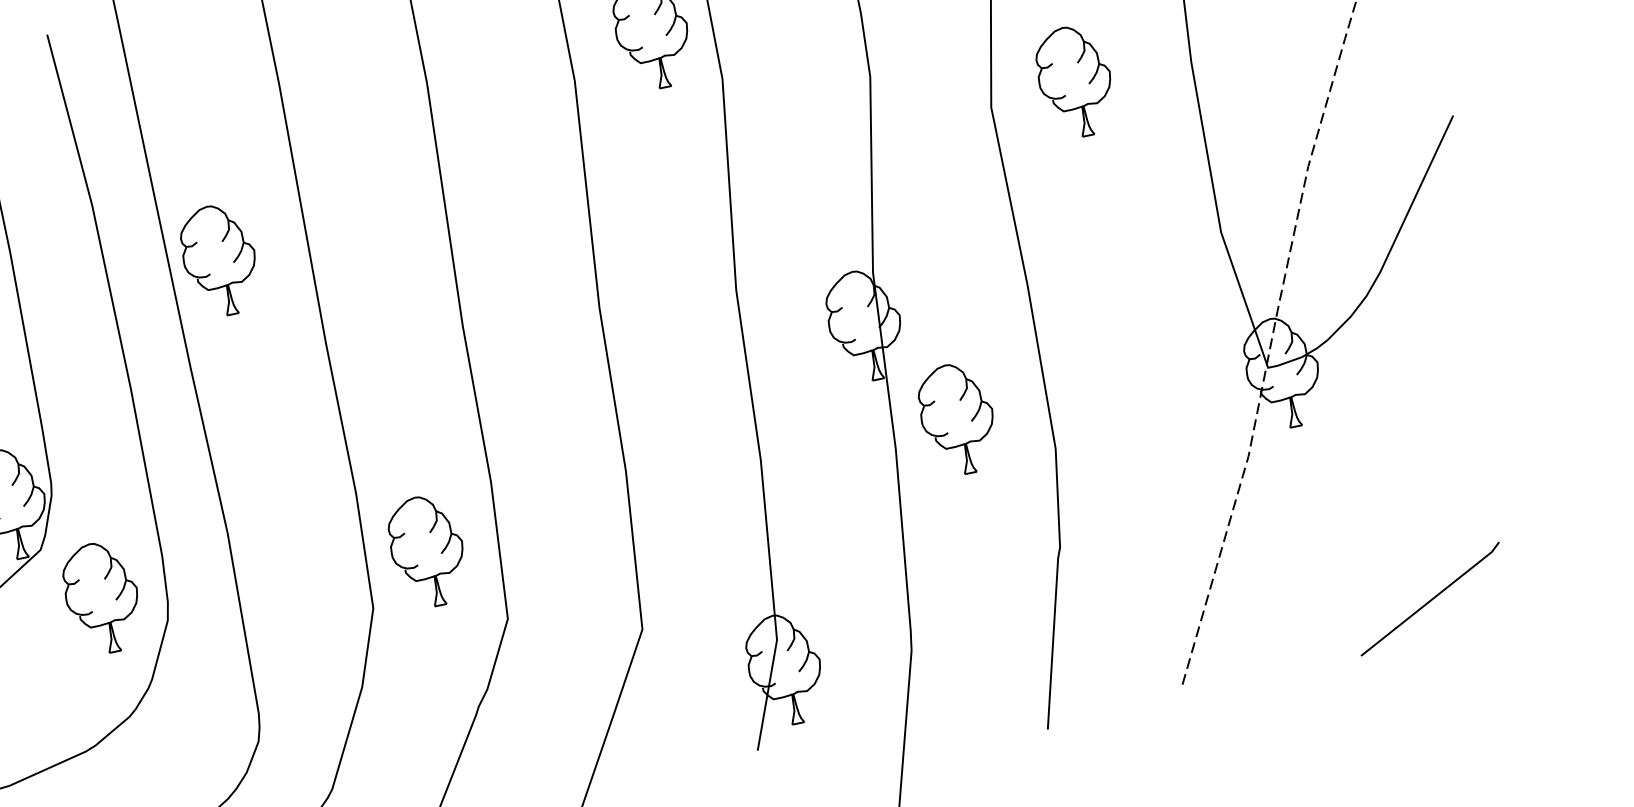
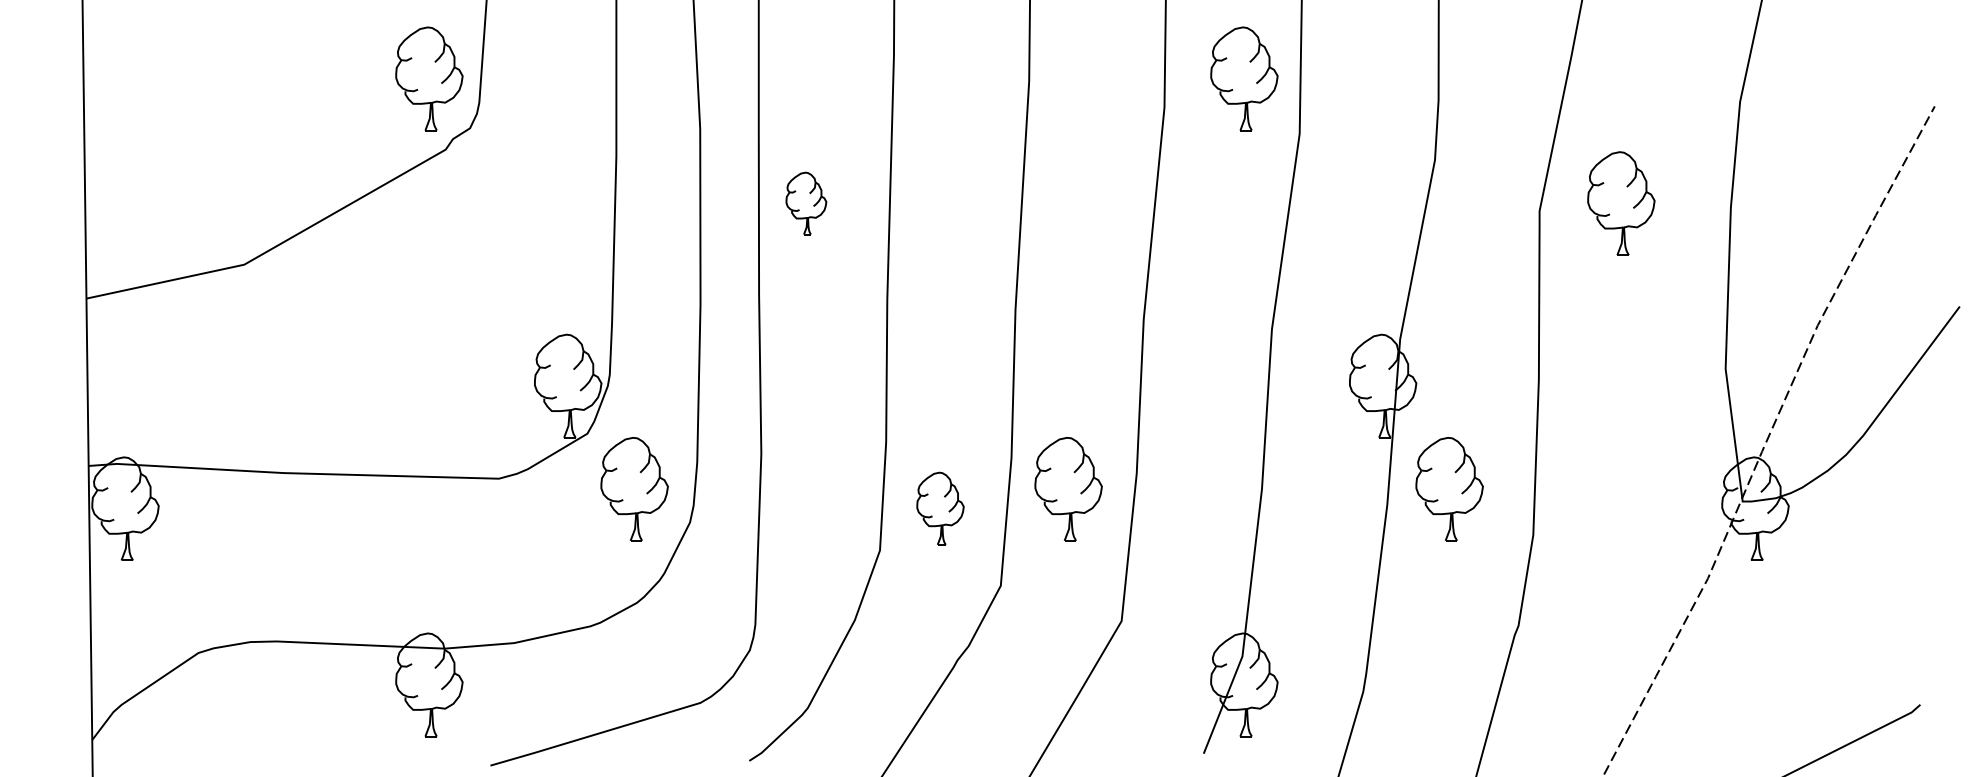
part: (220, 260) -> (806, 203), size x0.6
part: (557, 503) -> (1068, 489), added
part: (427, 551) -> (940, 508), size x0.7

